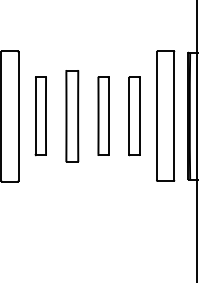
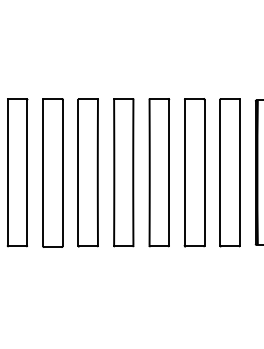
part: (40, 115) -> (87, 172), size x1.67
part: (72, 115) -> (123, 172), size x1.43
part: (103, 115) -> (159, 172), size x1.67
part: (134, 115) -> (194, 172), size x1.67

